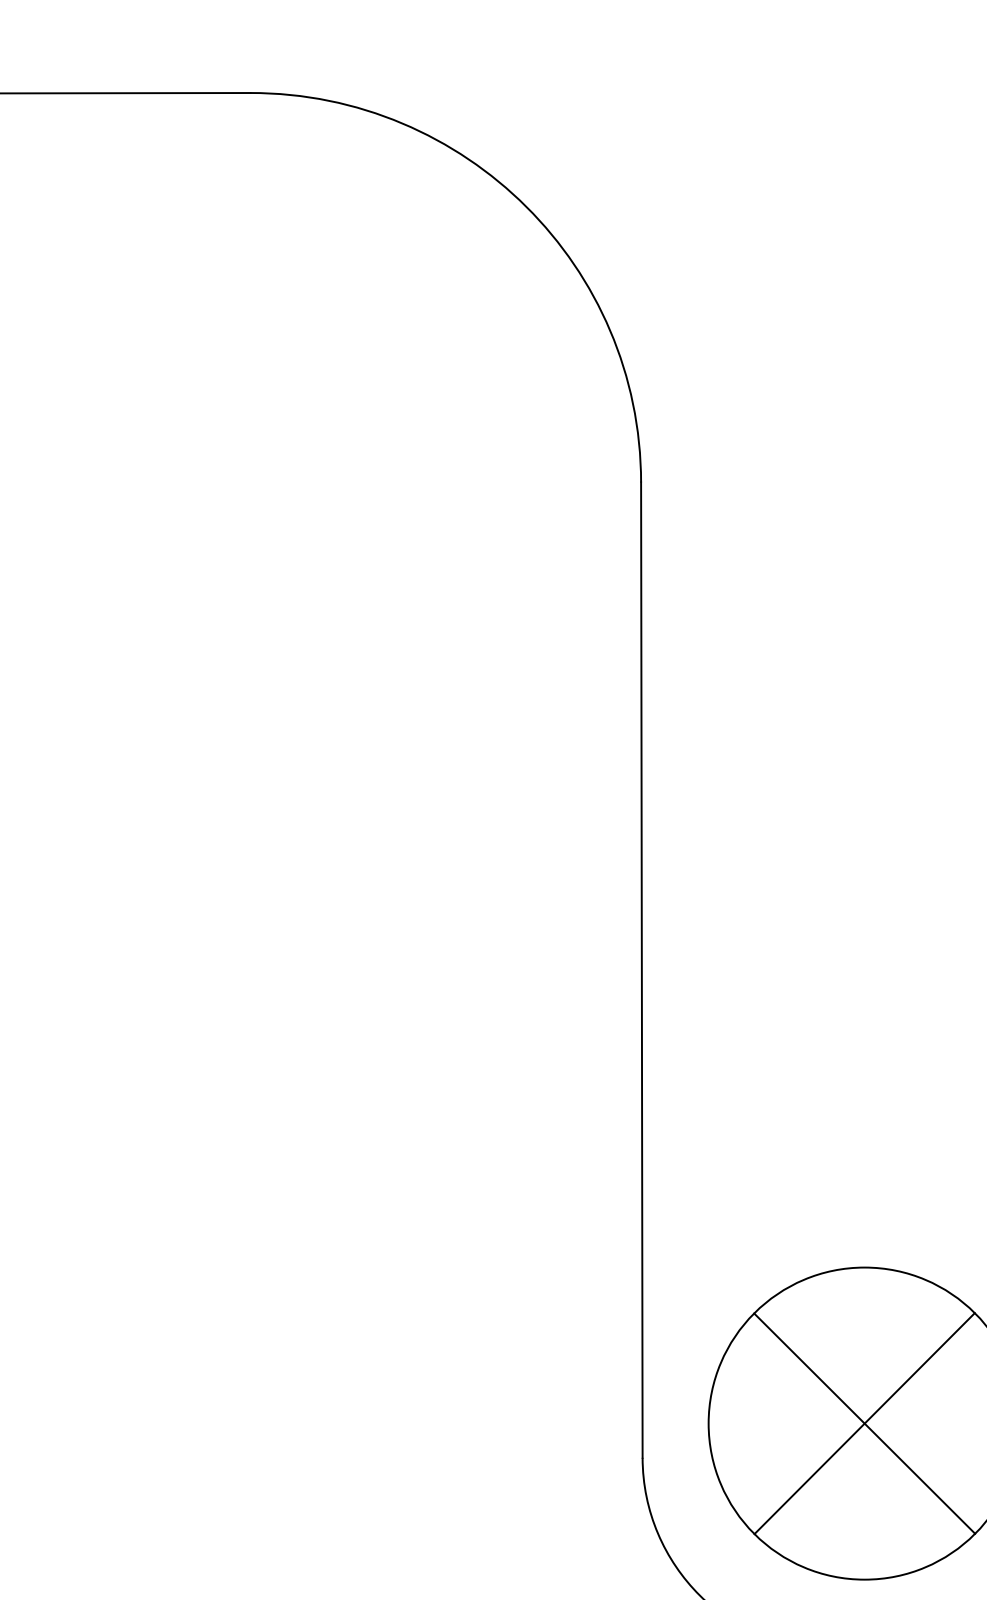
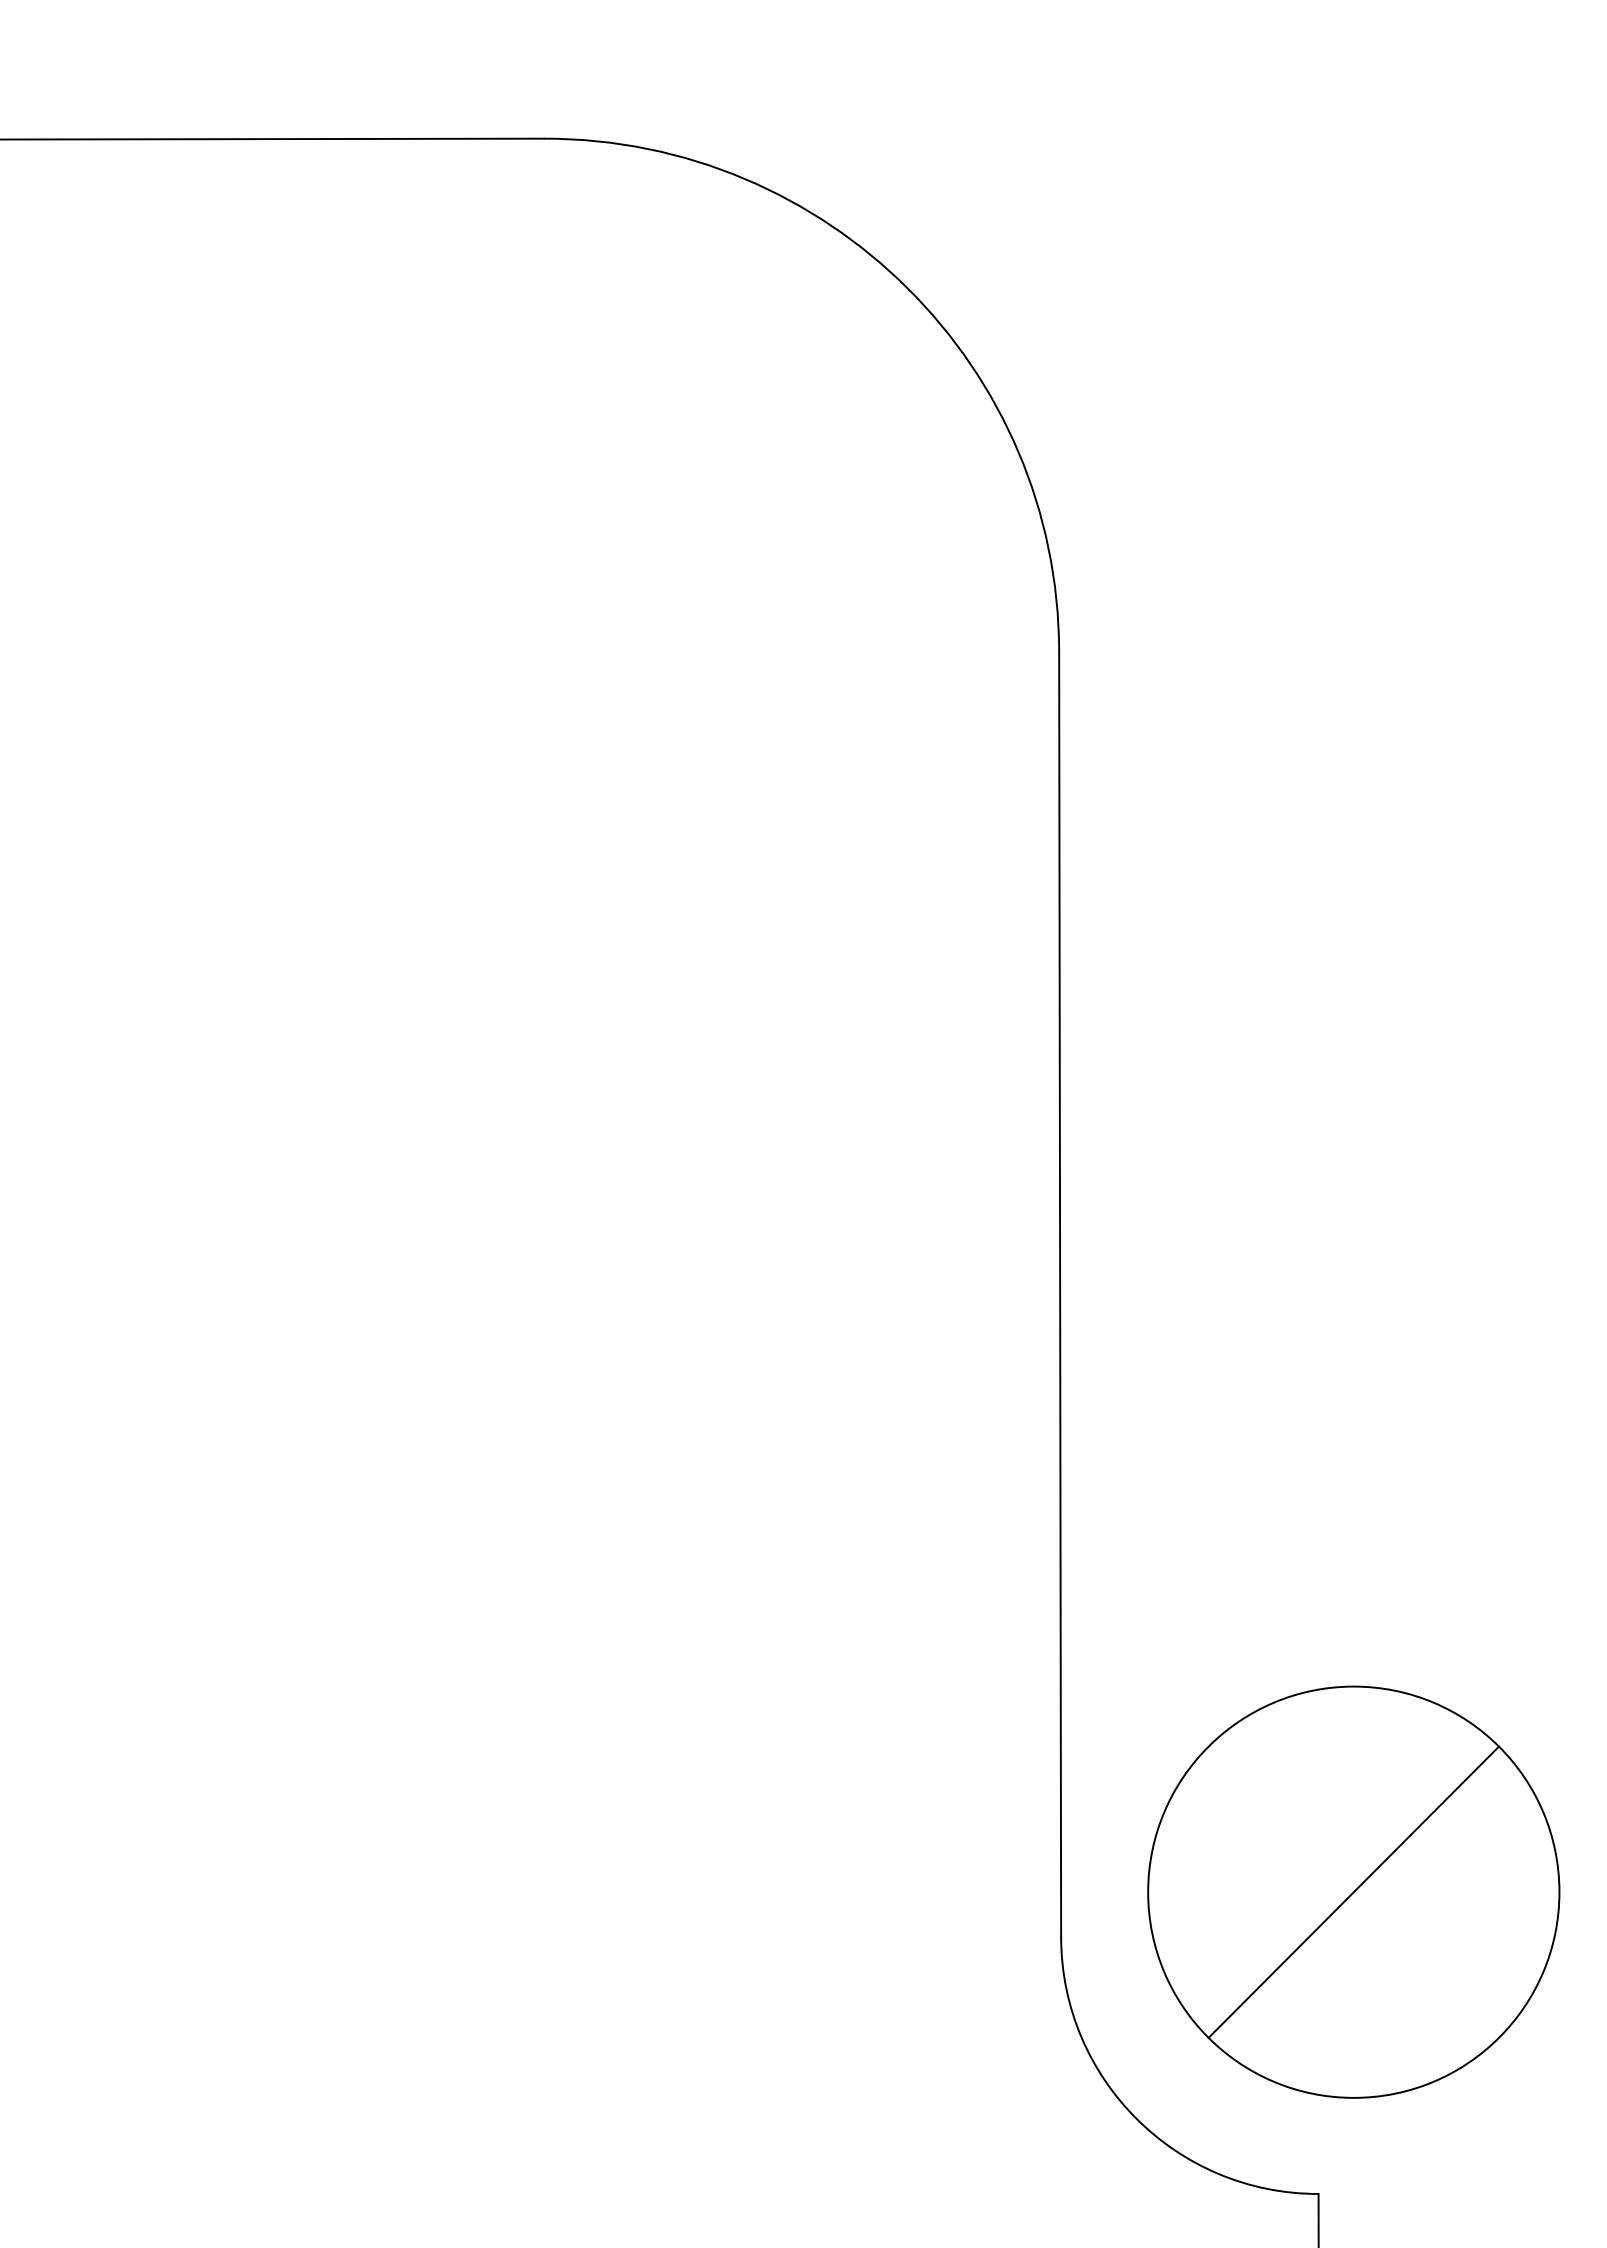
line: (864, 1423) -> (1353, 1892), removed

